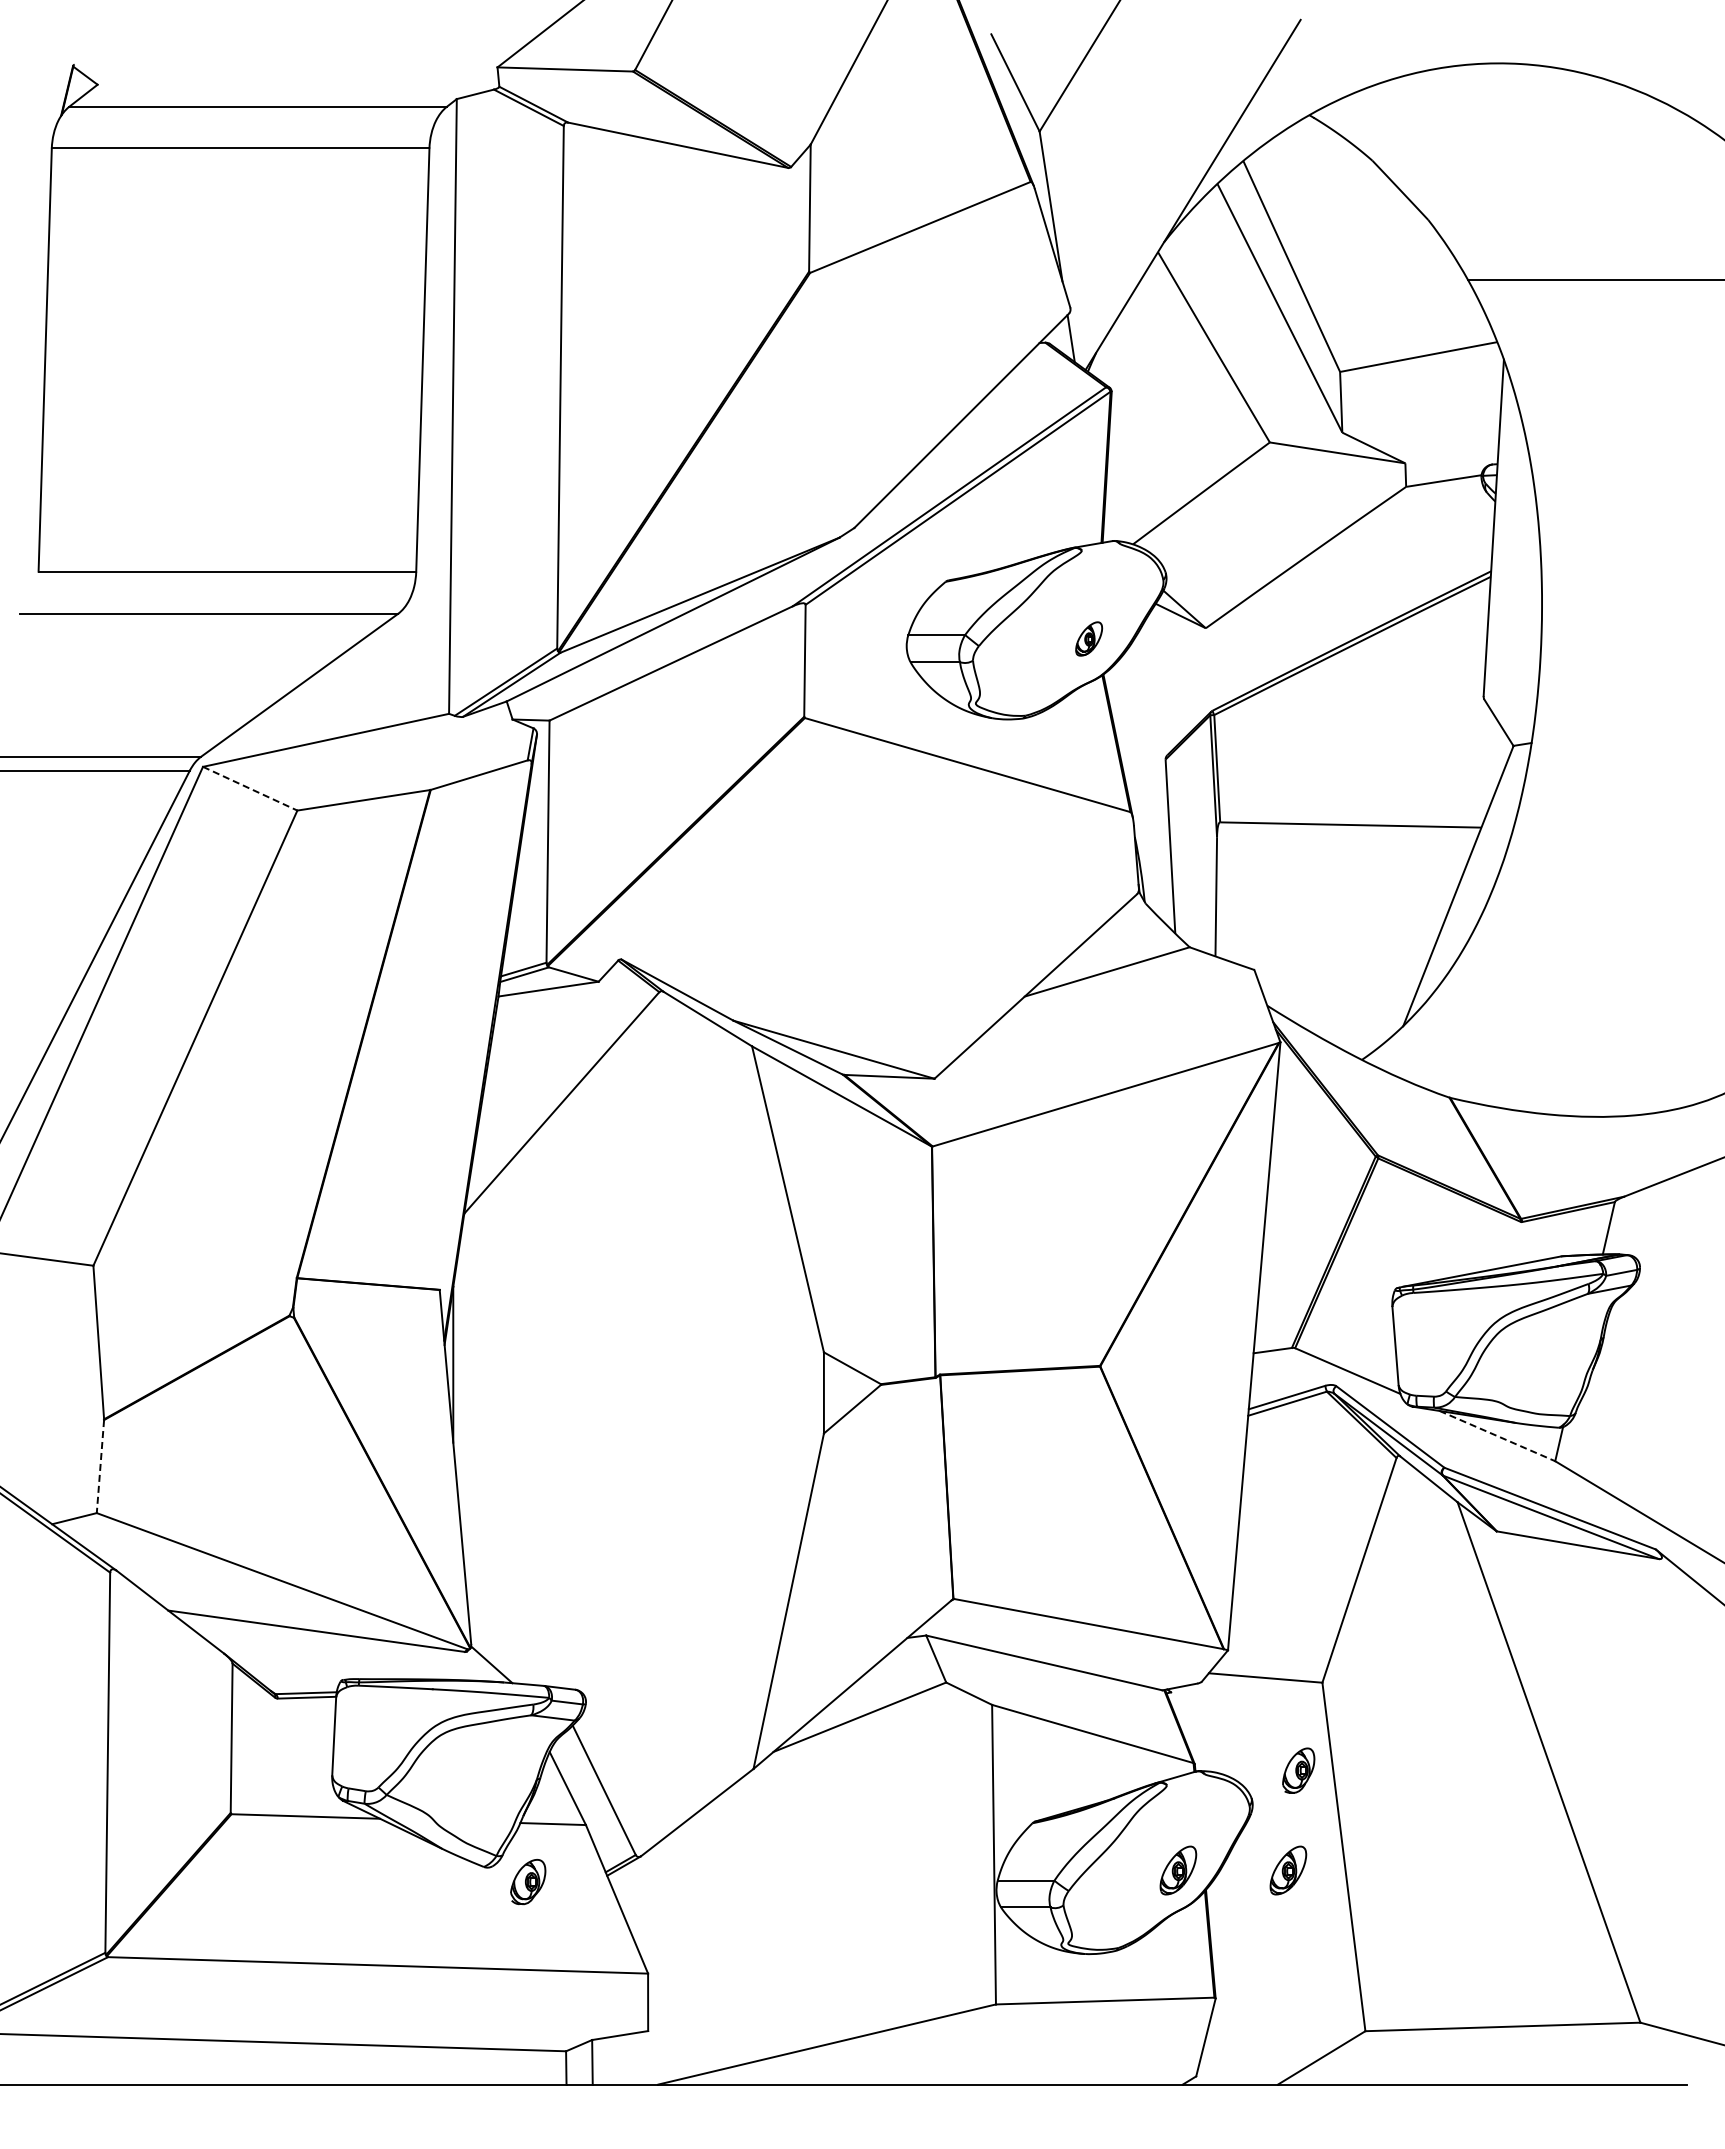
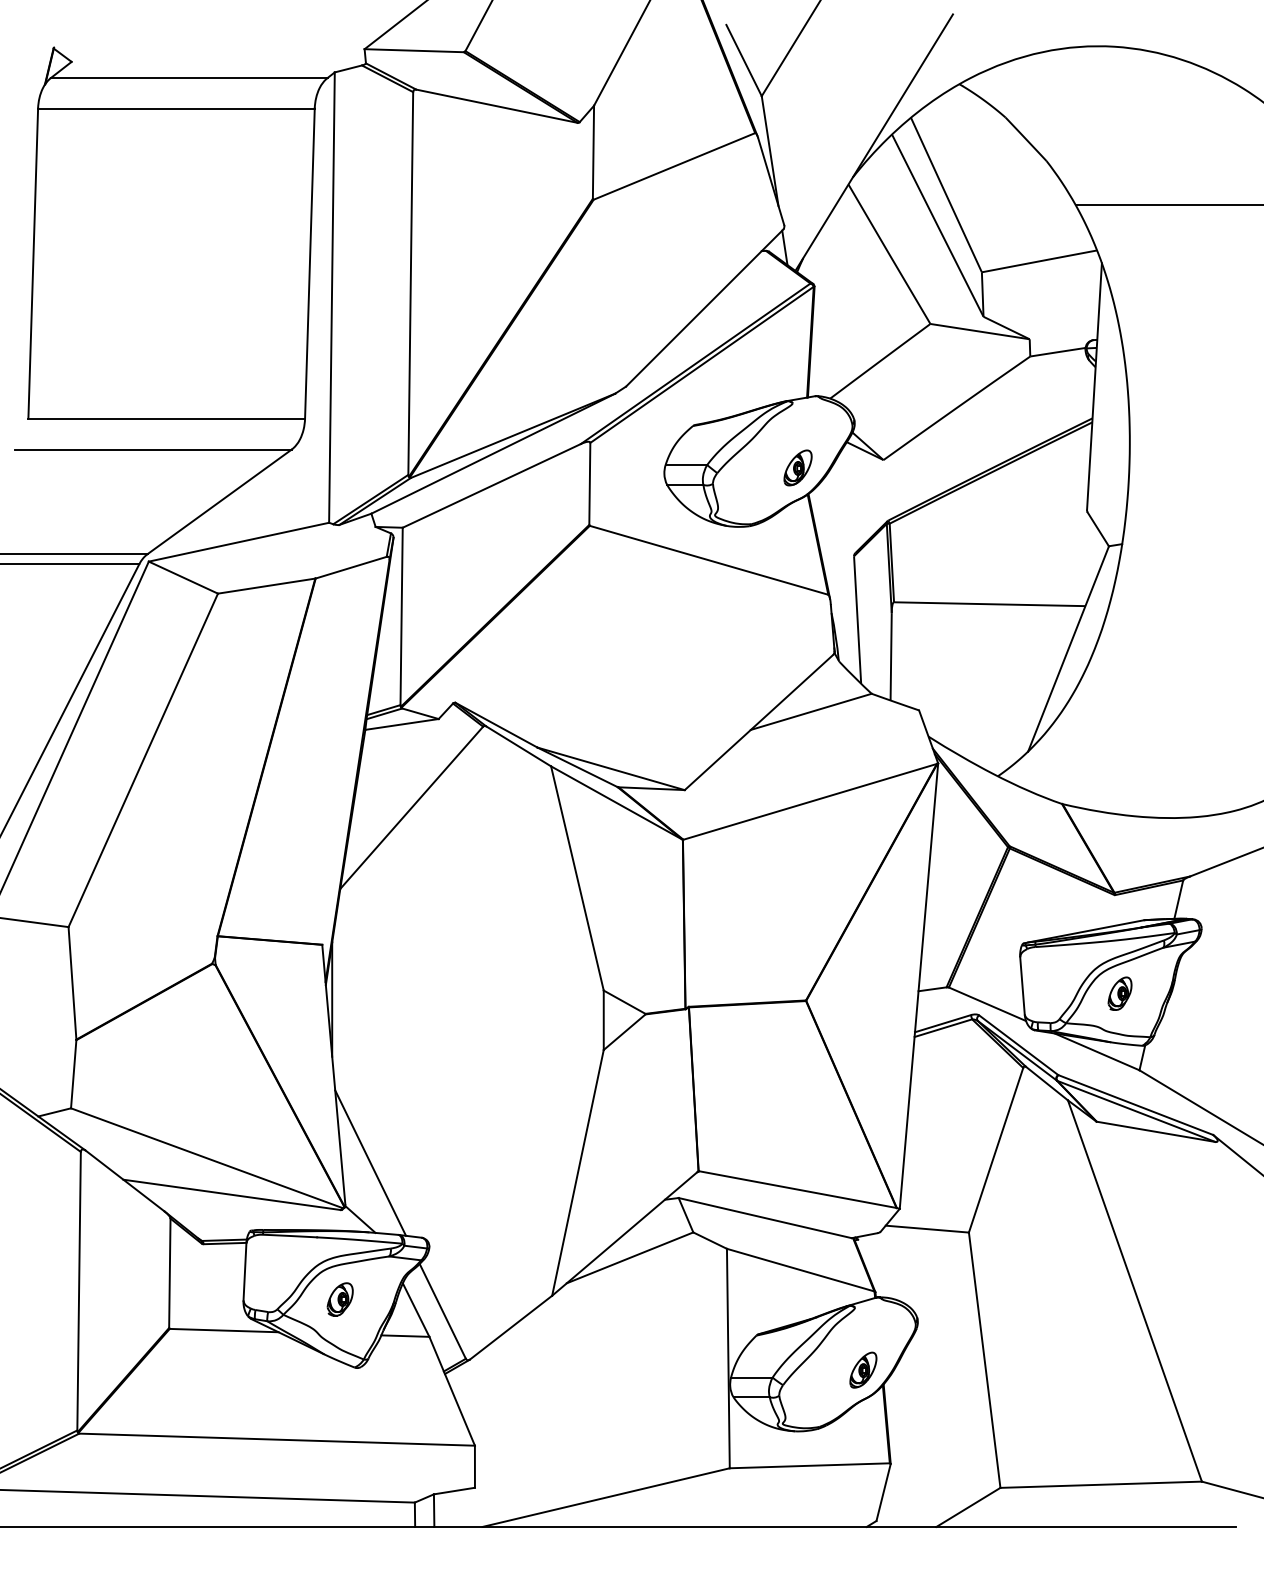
part: (1088, 638) -> (797, 467), size x1.43
line: (250, 788) -> (183, 577), dashed -> solid
line: (1497, 1436) -> (1097, 1052), dashed -> solid
line: (100, 1466) -> (73, 1074), dashed -> solid
line: (505, 1587) -> (370, 1162), added
part: (1298, 1770) -> (1119, 993), moved
part: (1288, 1870) -> (944, 1370), removed
part: (528, 1882) -> (340, 1299), moved

